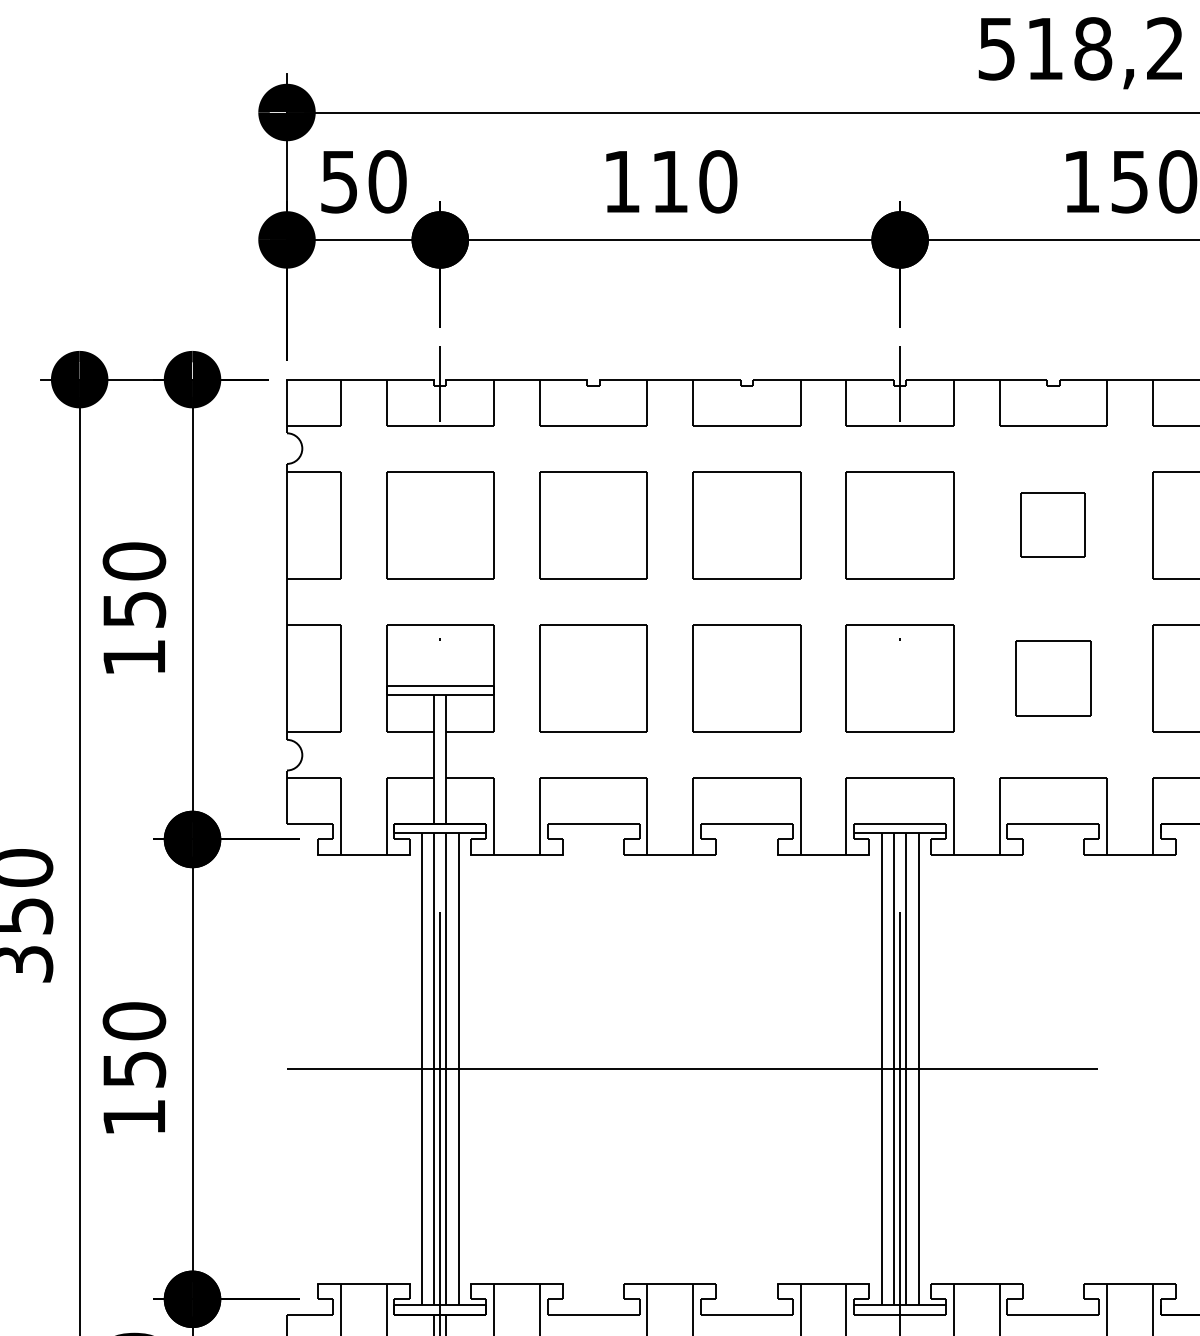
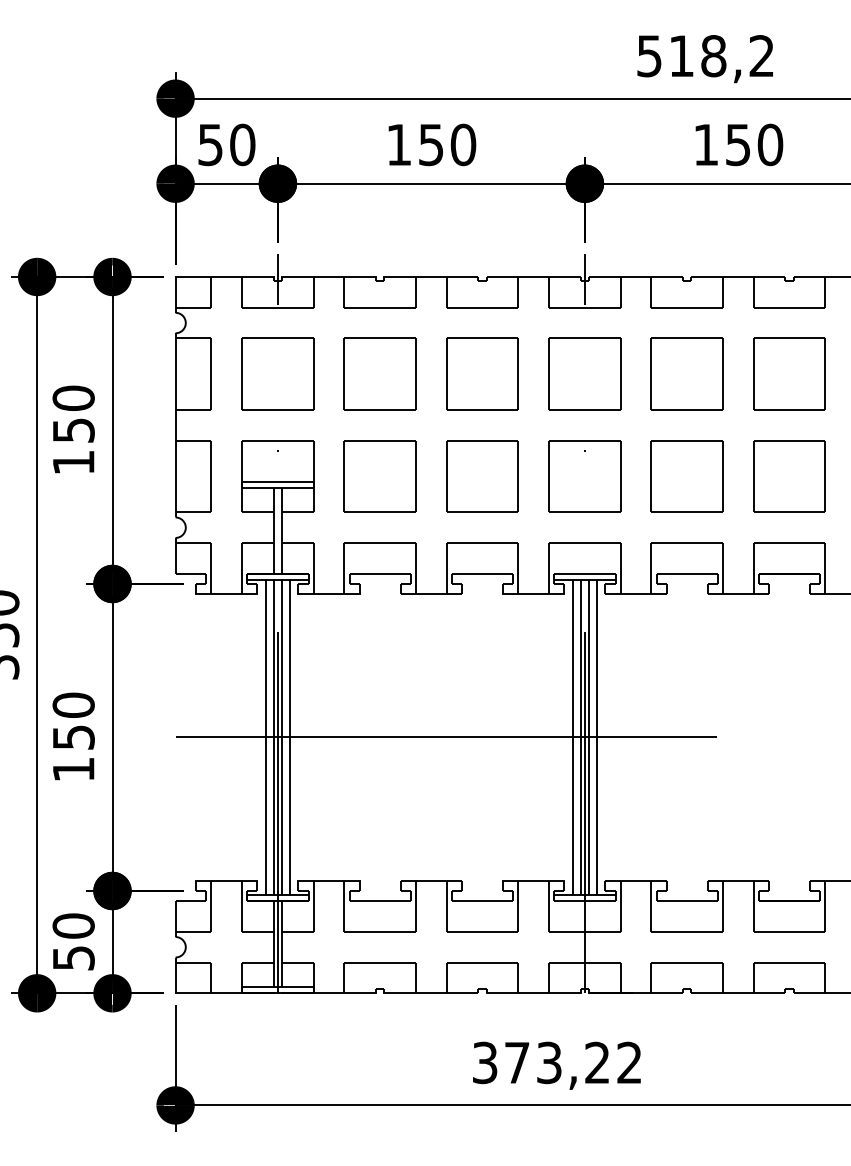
text: (668, 182) -> (430, 145), 110 -> 150
part: (1052, 524) -> (686, 373), size x1.67
part: (1052, 678) -> (686, 476), size x1.43

